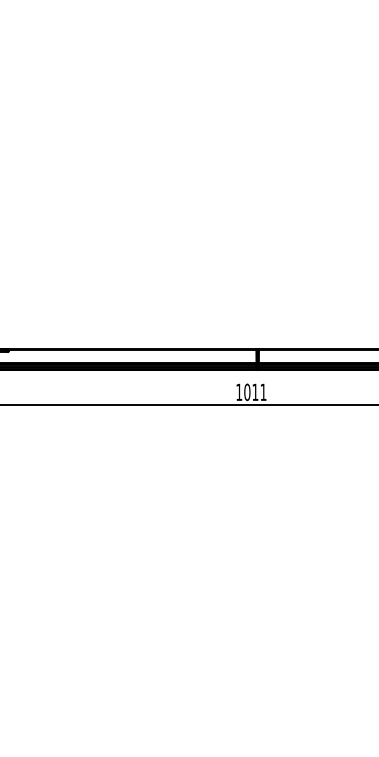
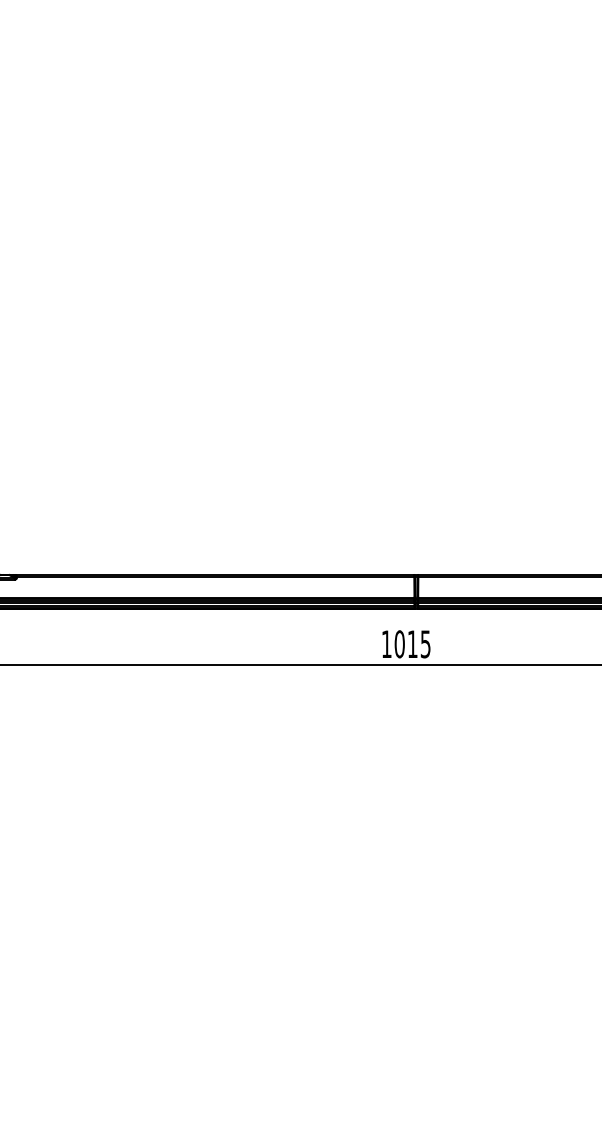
text: (263, 392) -> (425, 644), 1011 -> 1015

